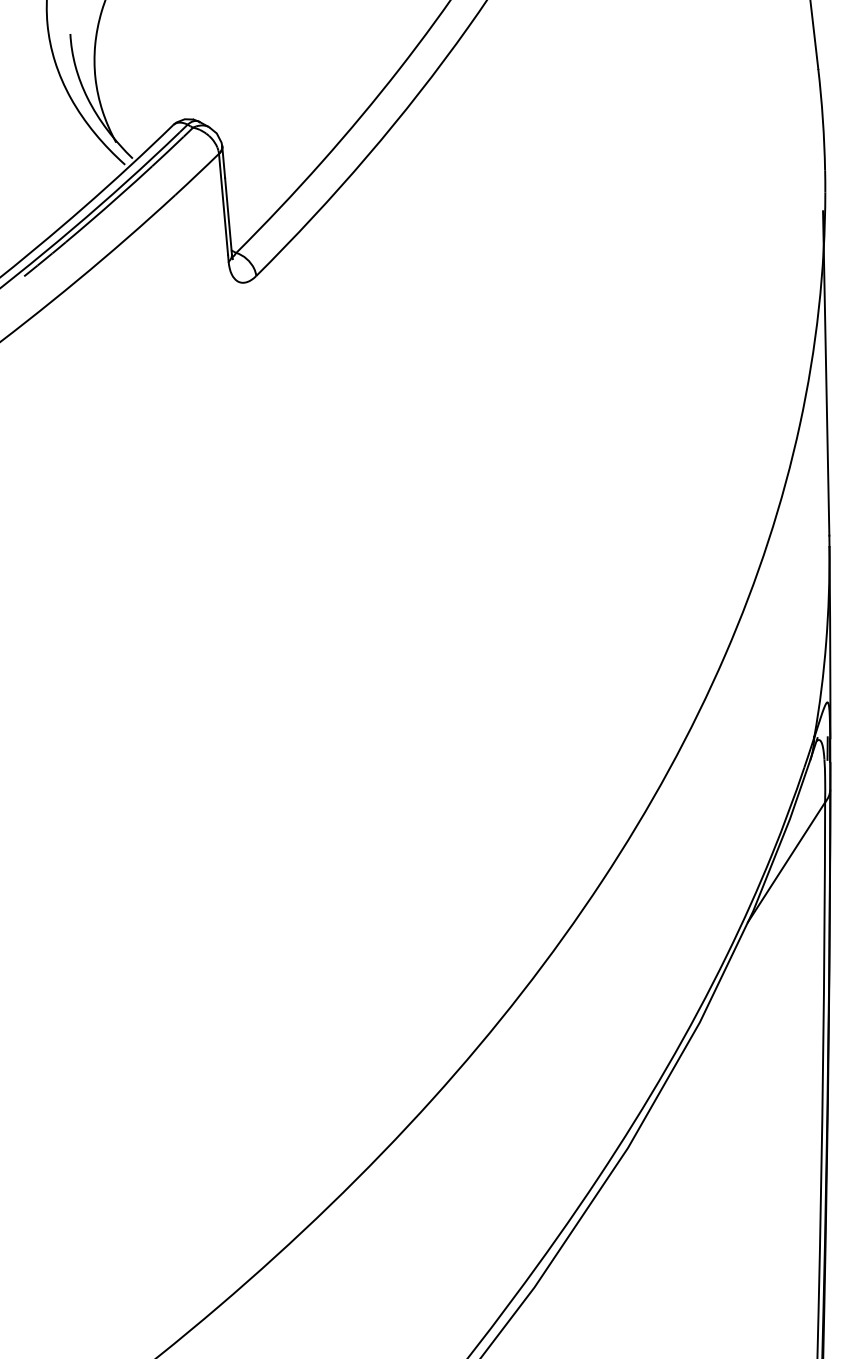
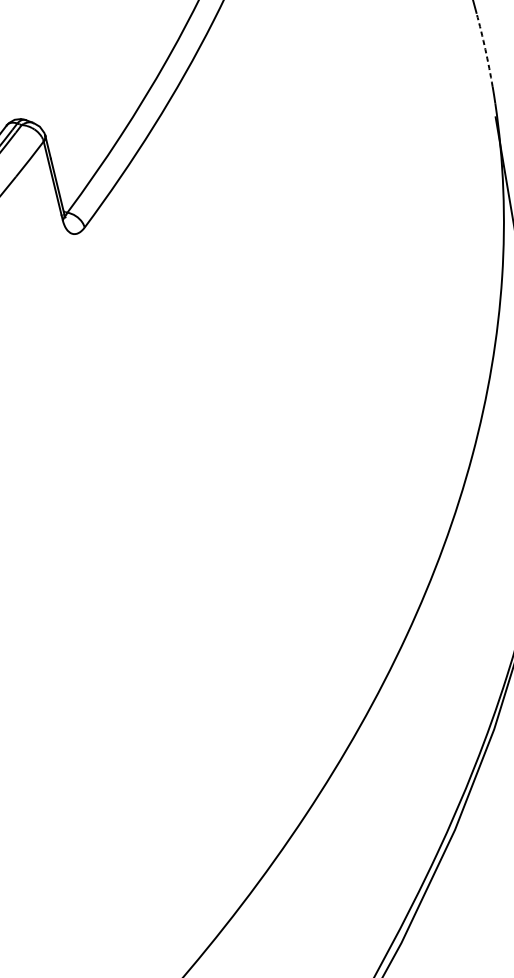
arc: (822, 119) -> (485, 49), solid -> dashed

